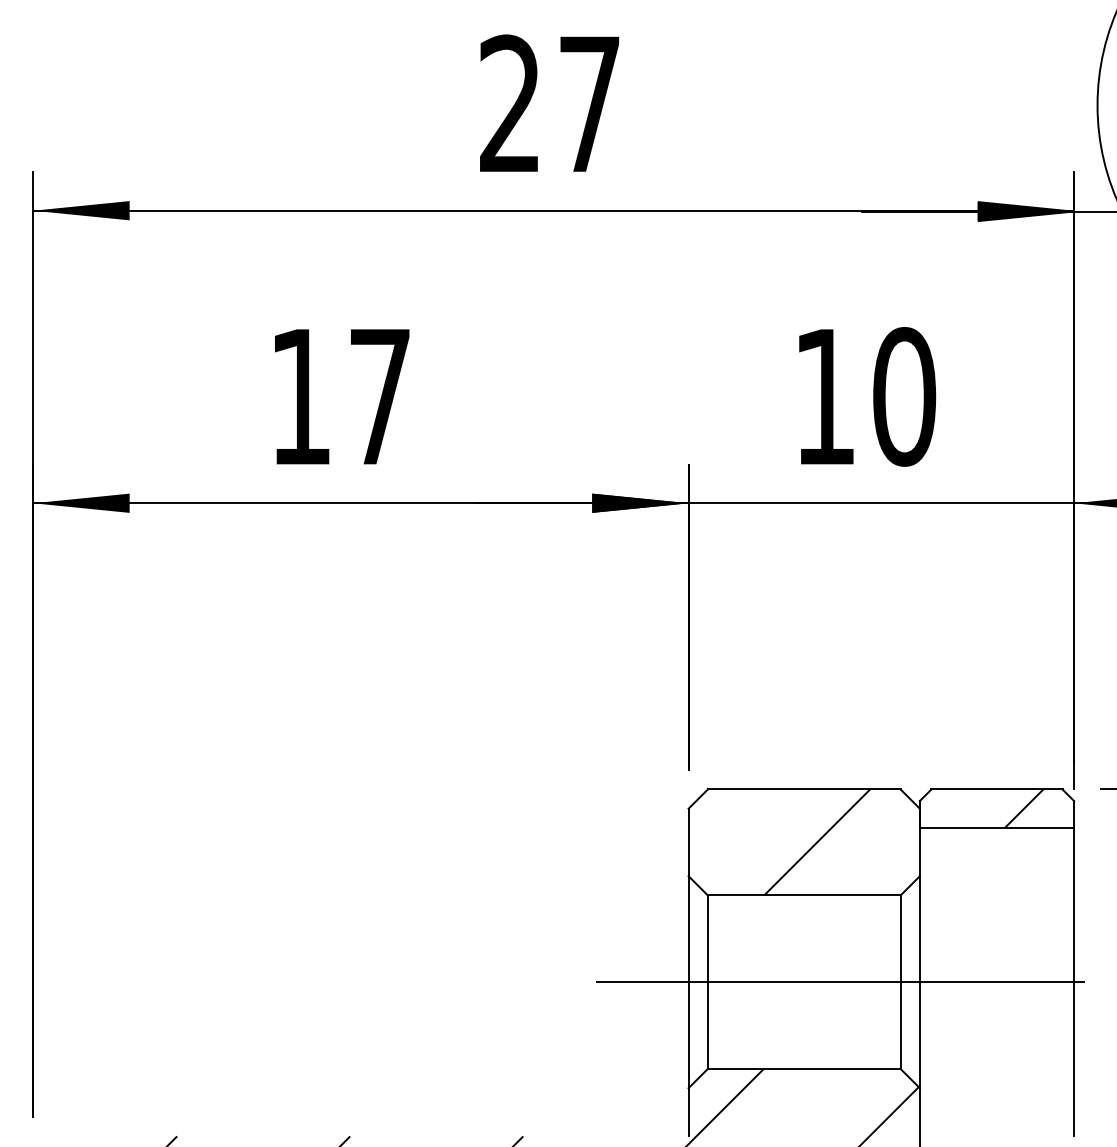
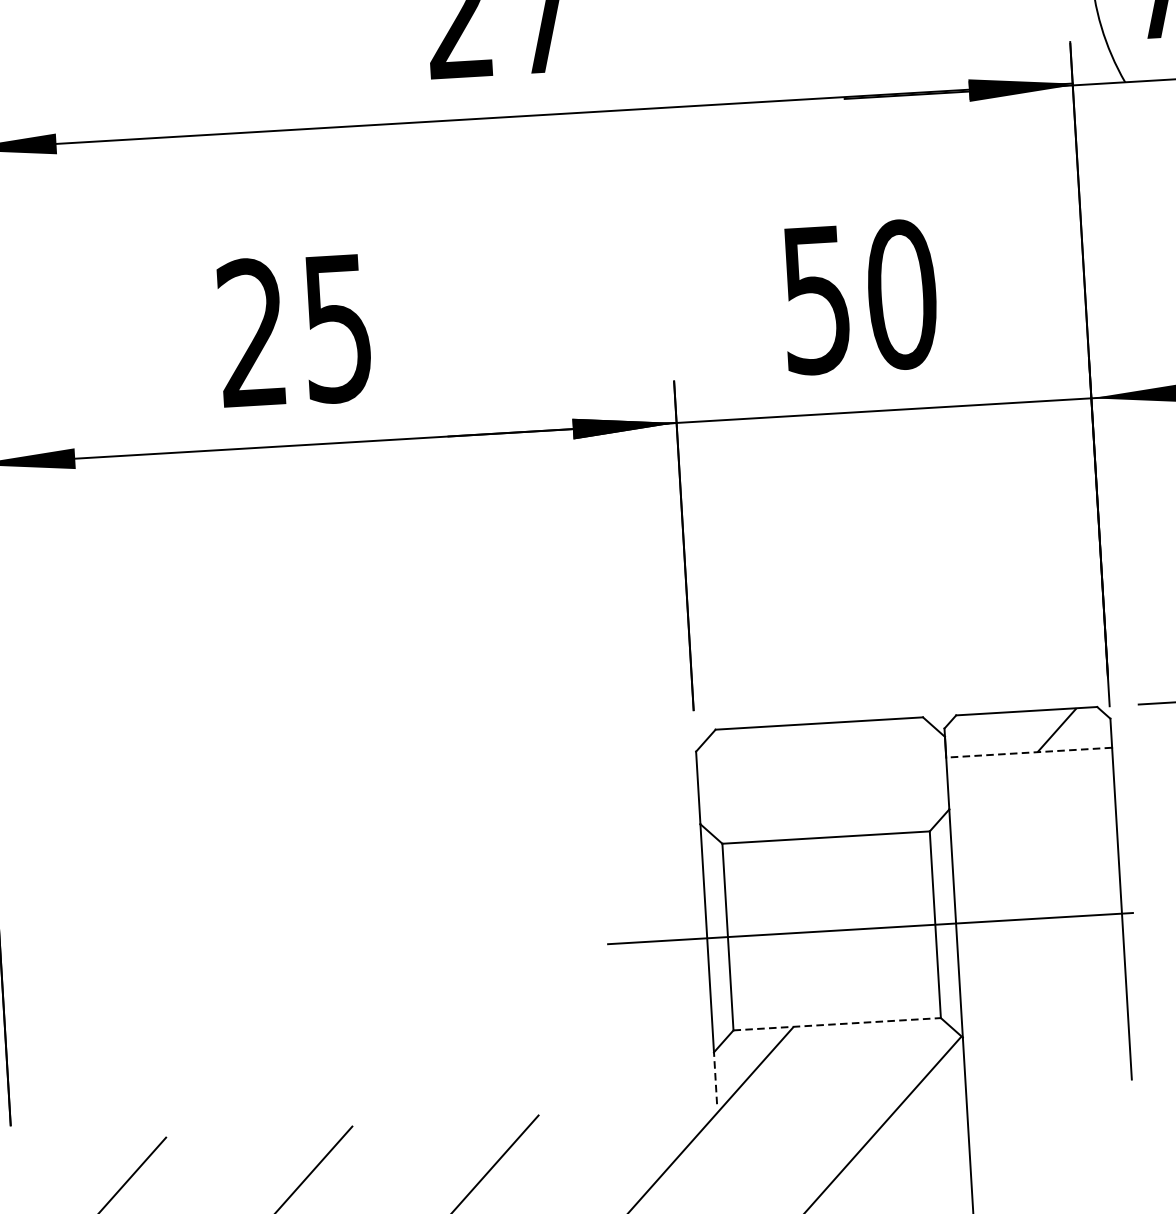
text: (339, 396) -> (294, 330), 17 -> 25
text: (824, 397) -> (816, 300), 10 -> 50
line: (996, 828) -> (1028, 753), solid -> dashed
hatch: (817, 842) -> (836, 779), removed
line: (804, 1068) -> (837, 1023), solid -> dashed
line: (688, 1111) -> (715, 1077), solid -> dashed

